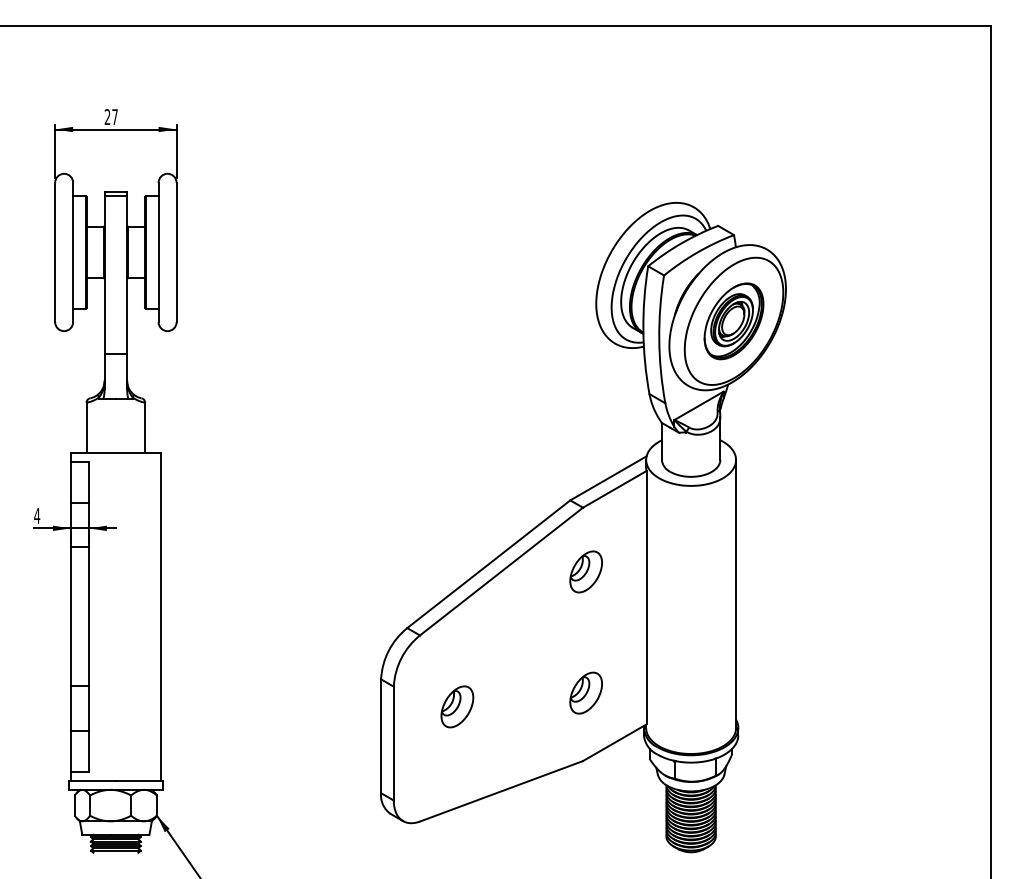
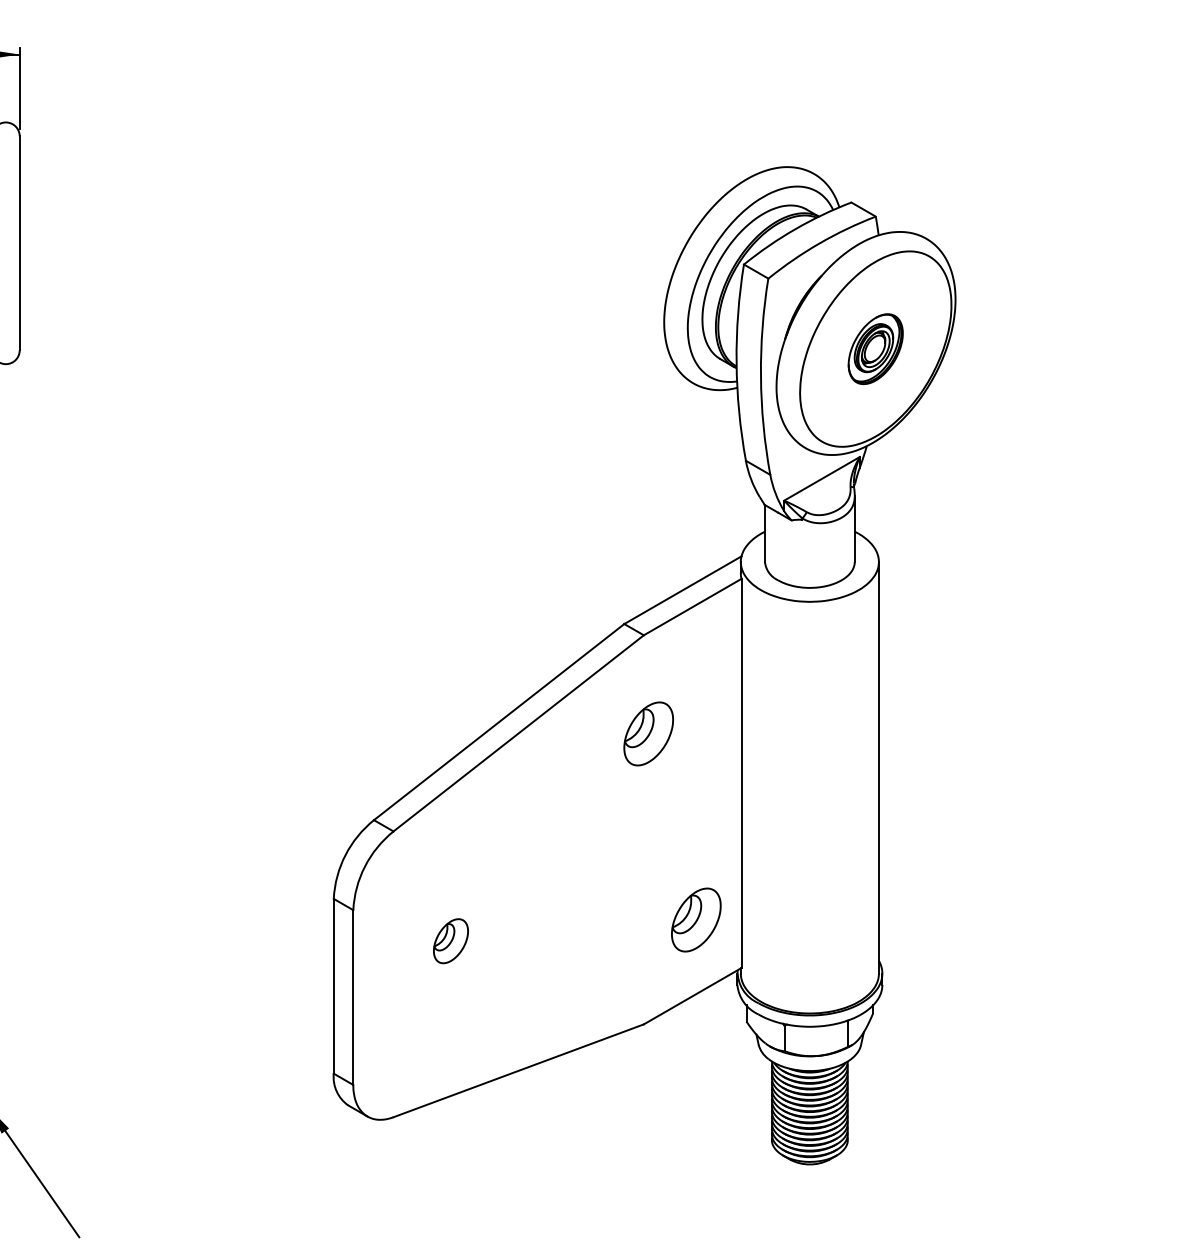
part: (733, 321) -> (874, 349), size x0.6
part: (585, 692) -> (695, 919), moved
part: (457, 706) -> (451, 940), size x0.7

